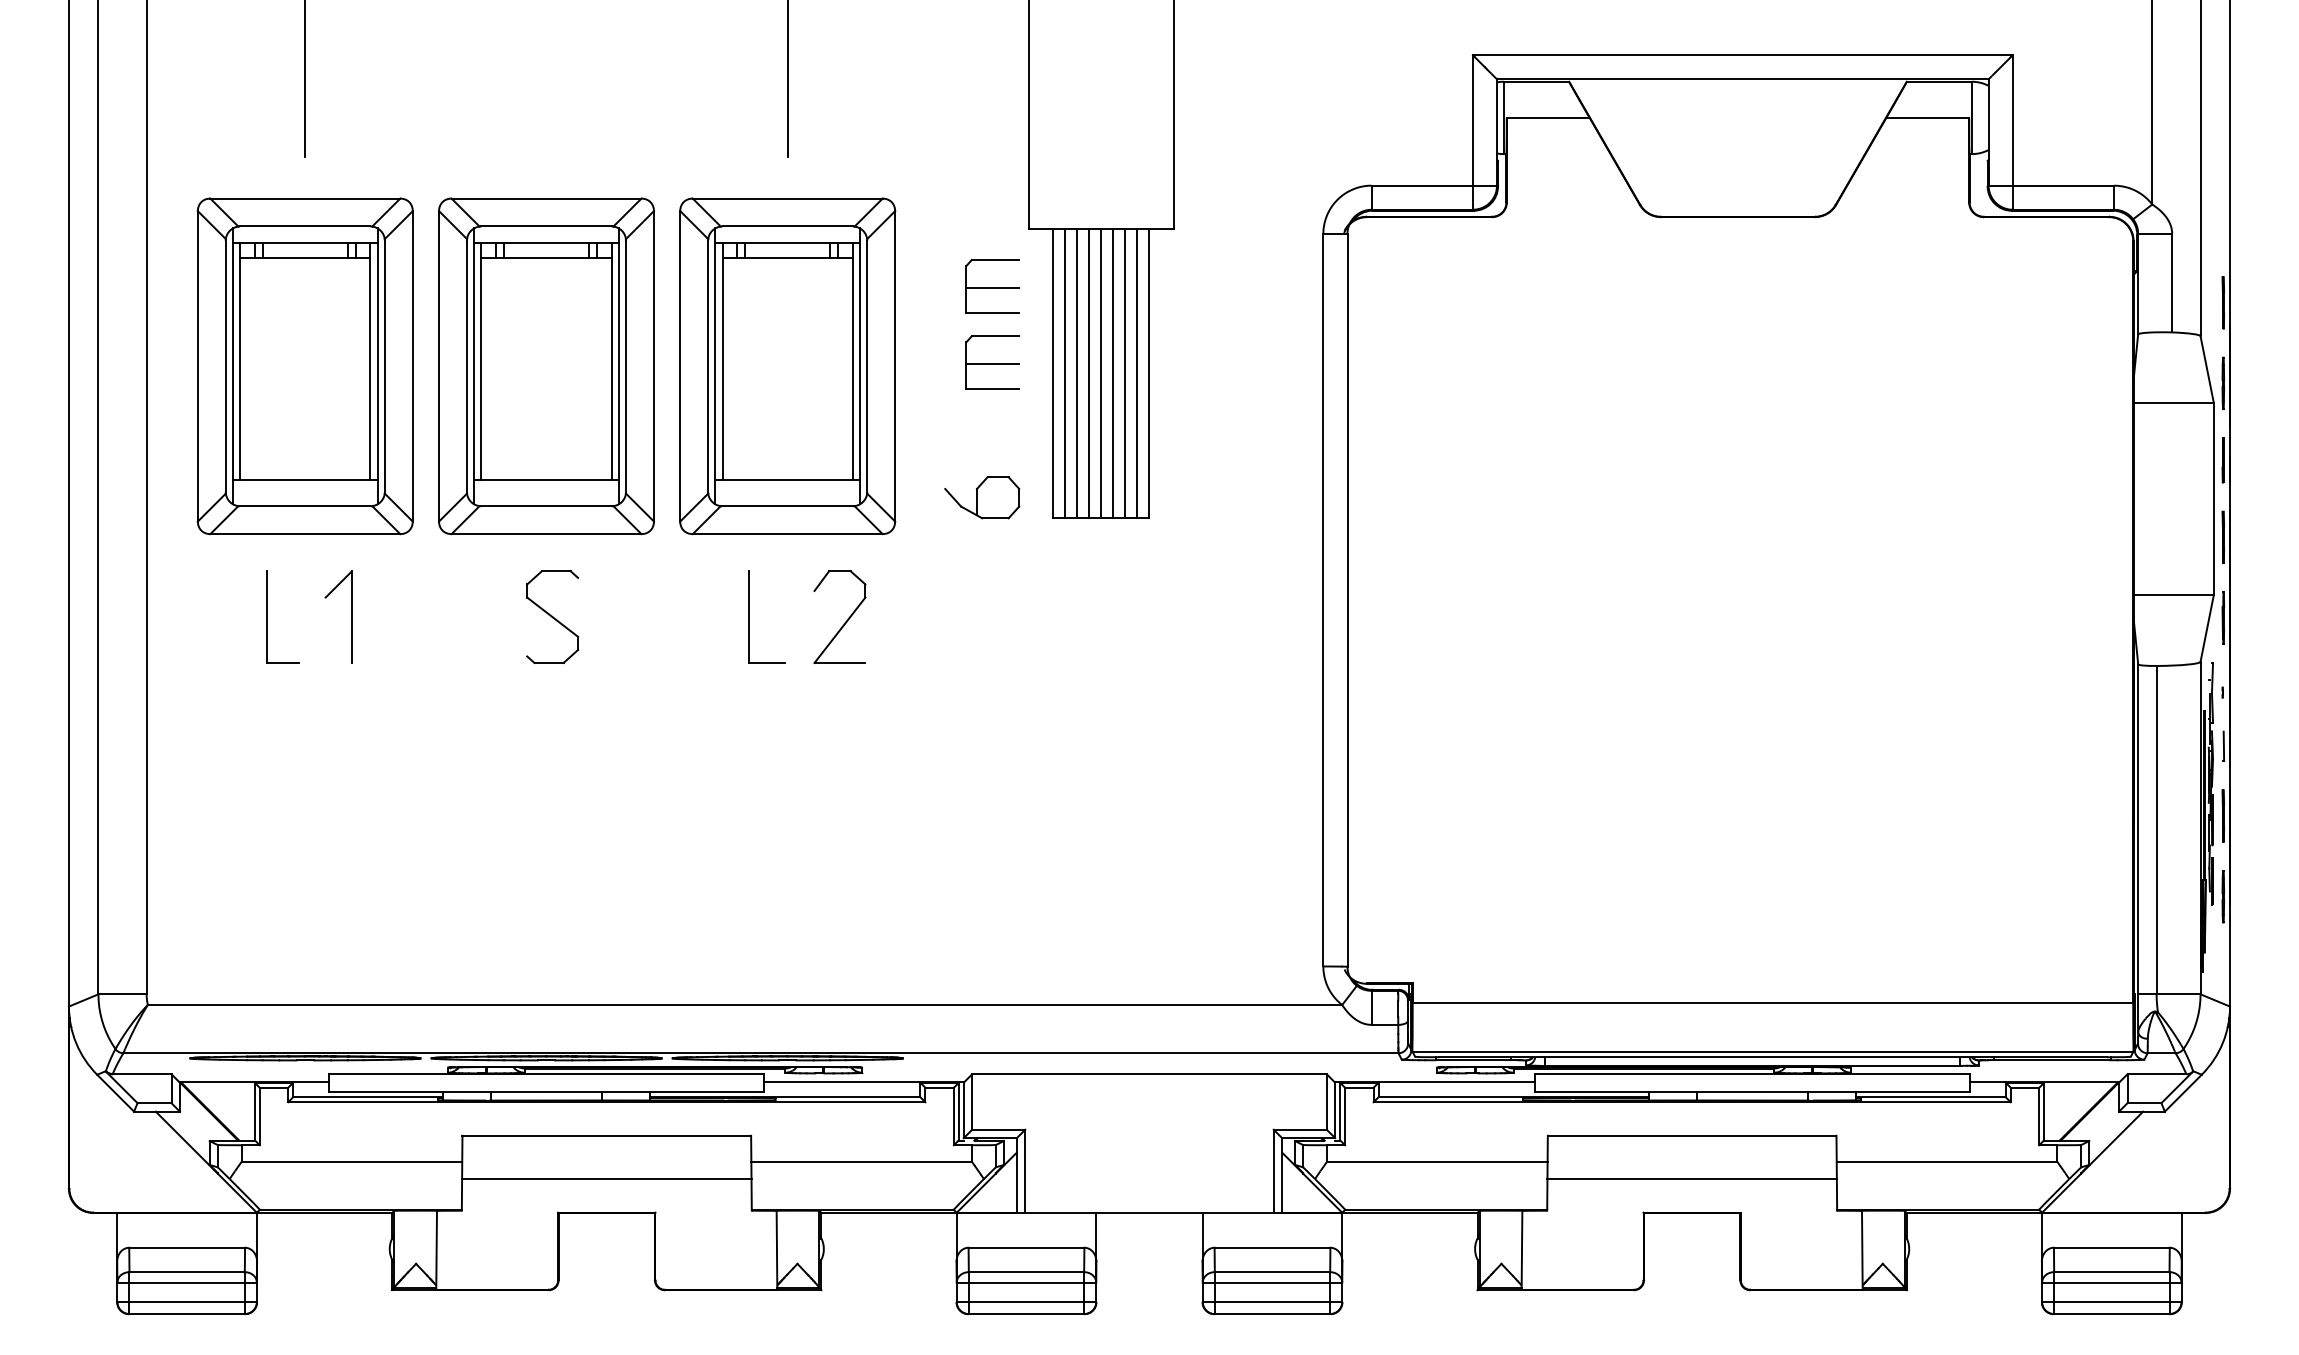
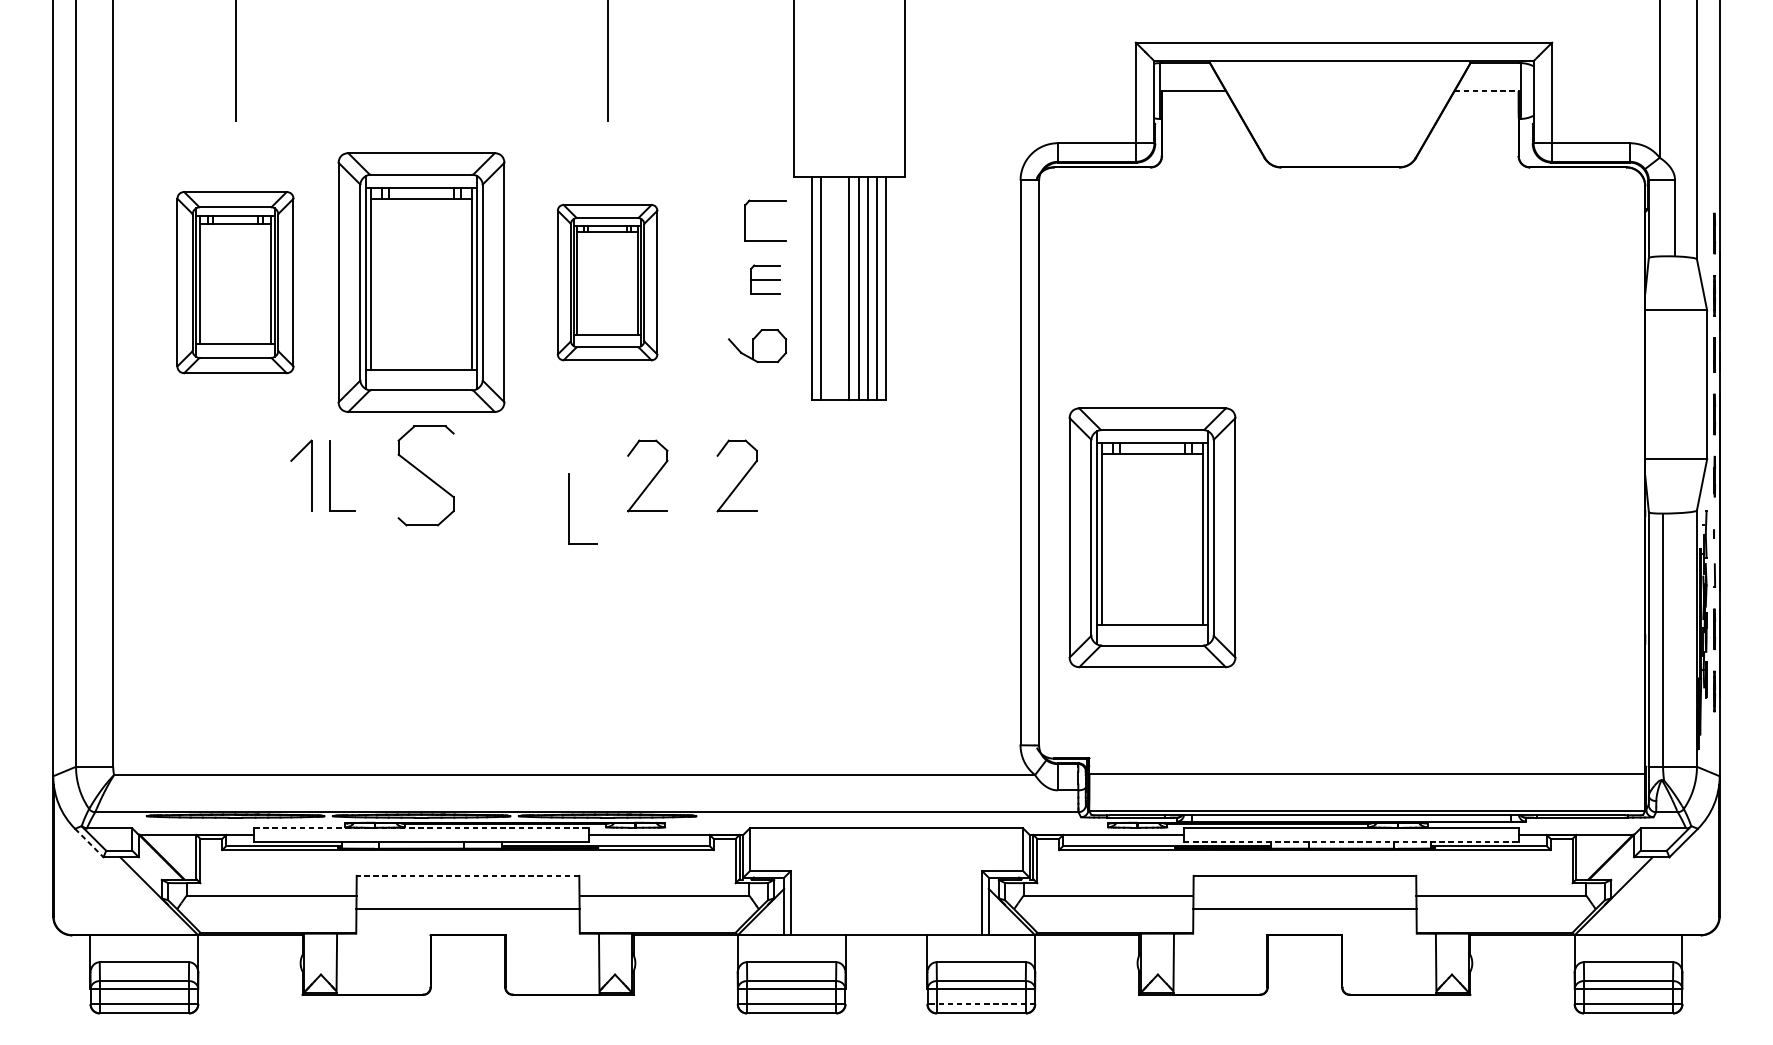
line: (1928, 117) -> (1487, 90), solid -> dashed
line: (992, 287) -> (765, 221), removed
part: (992, 362) -> (765, 279), size x0.7
part: (304, 366) -> (234, 282), size x0.7
part: (787, 366) -> (607, 282), size x0.6
line: (1077, 373) -> (830, 288), removed
line: (1089, 373) -> (840, 288), removed
part: (982, 497) -> (757, 345), moved
part: (267, 616) -> (330, 475), moved
part: (351, 616) -> (311, 475), moved
part: (749, 616) -> (568, 508), moved
part: (552, 617) -> (426, 476), size x1.4
part: (960, 622) -> (740, 480), added
part: (1494, 697) -> (1152, 537), added
line: (547, 1074) -> (422, 828), solid -> dashed
line: (1752, 1092) -> (1351, 842), solid -> dashed
line: (115, 1093) -> (89, 843), solid -> dashed
line: (606, 1135) -> (467, 875), solid -> dashed
line: (1272, 1301) -> (981, 1003), solid -> dashed

